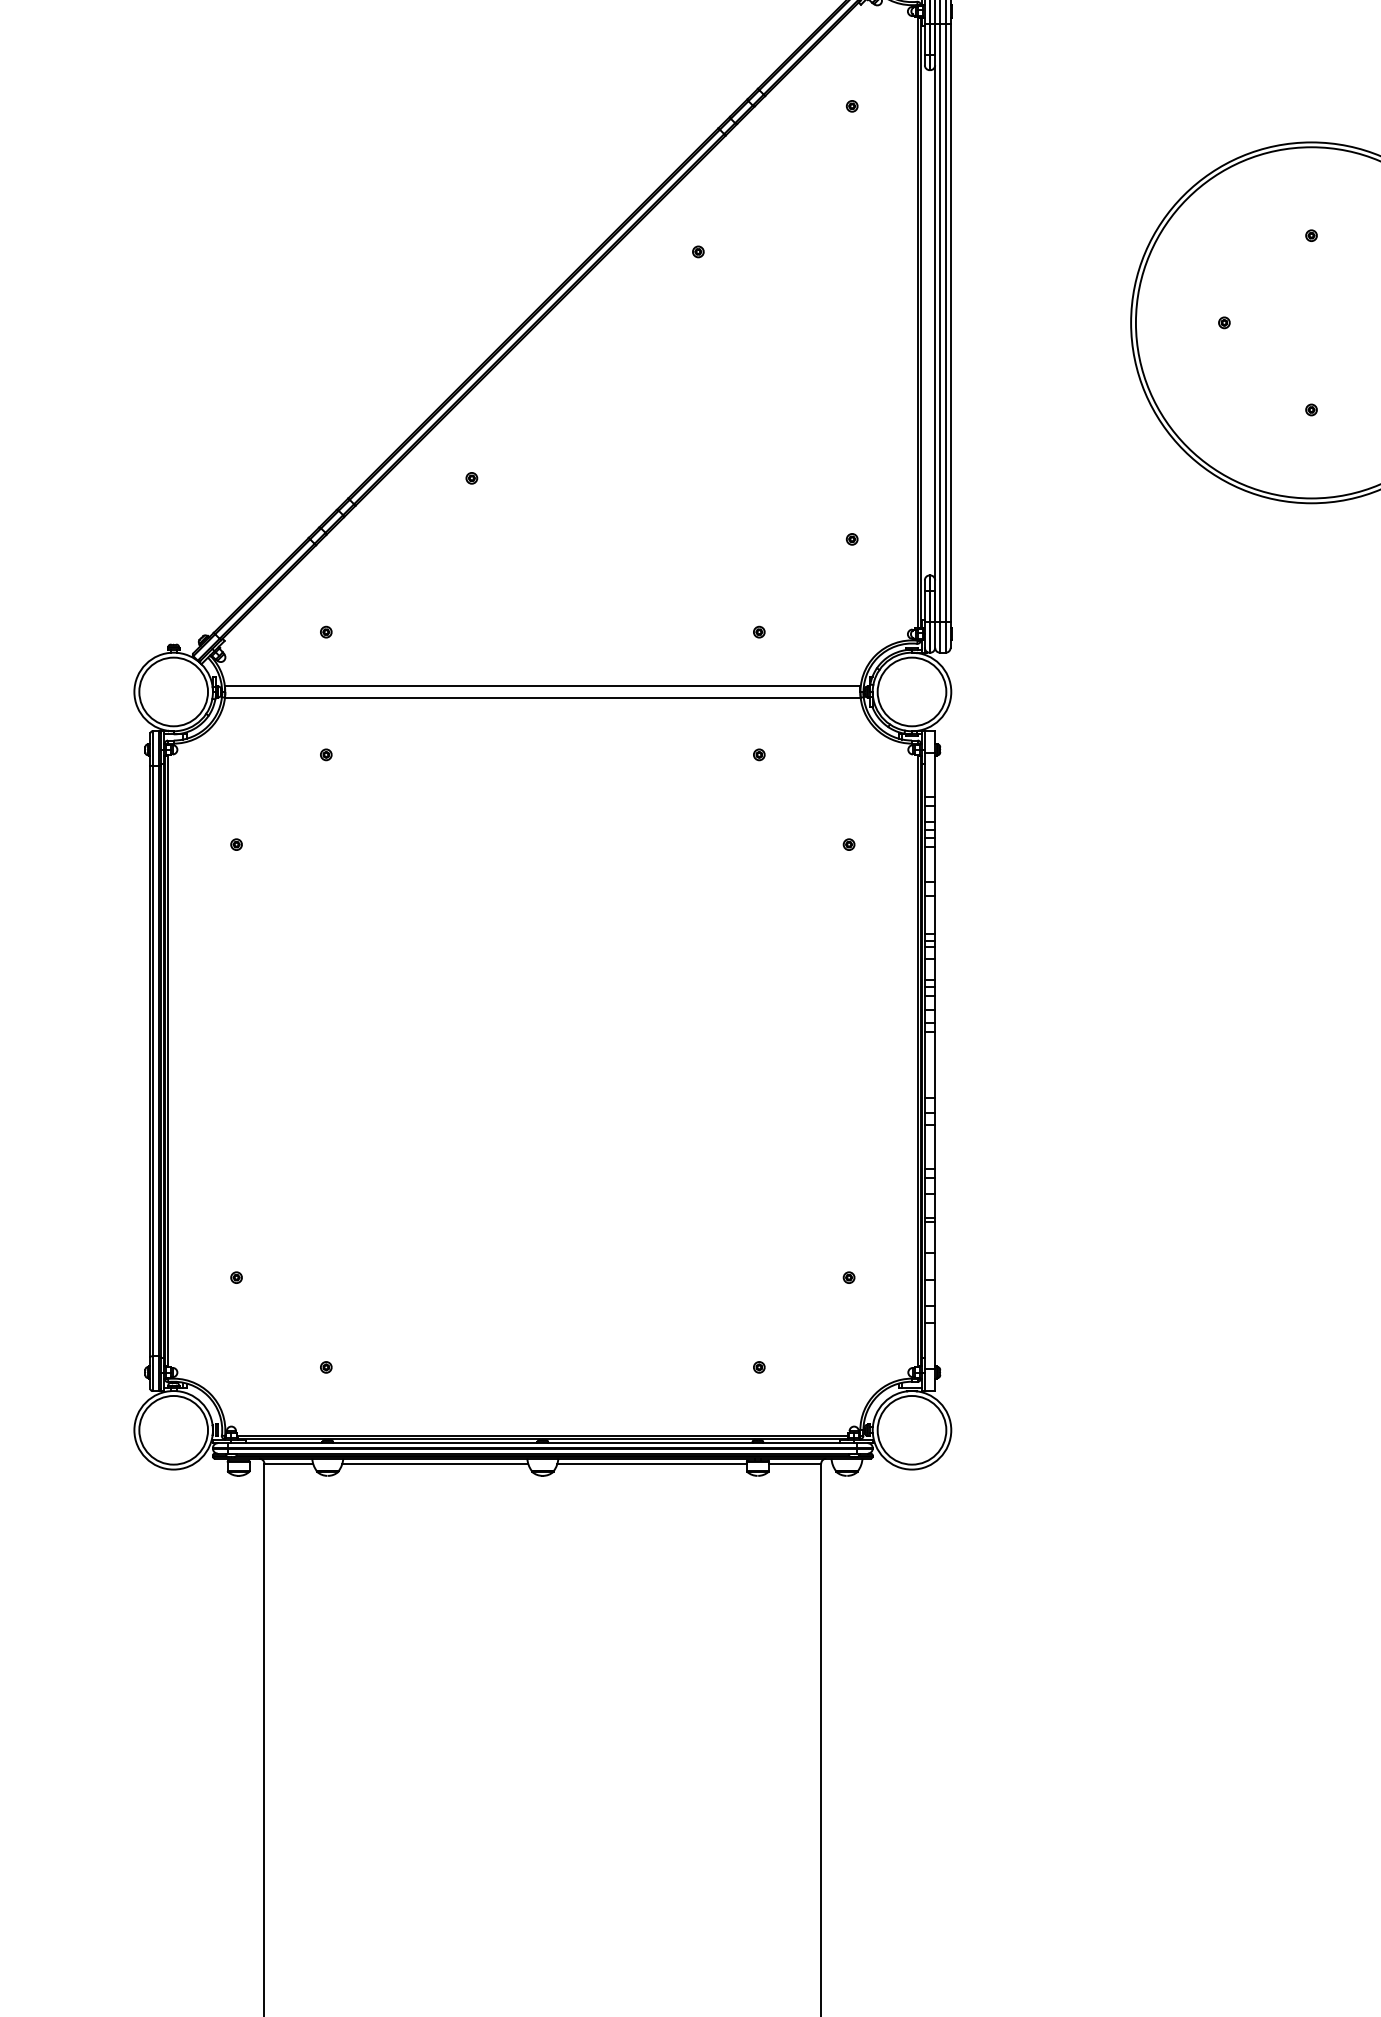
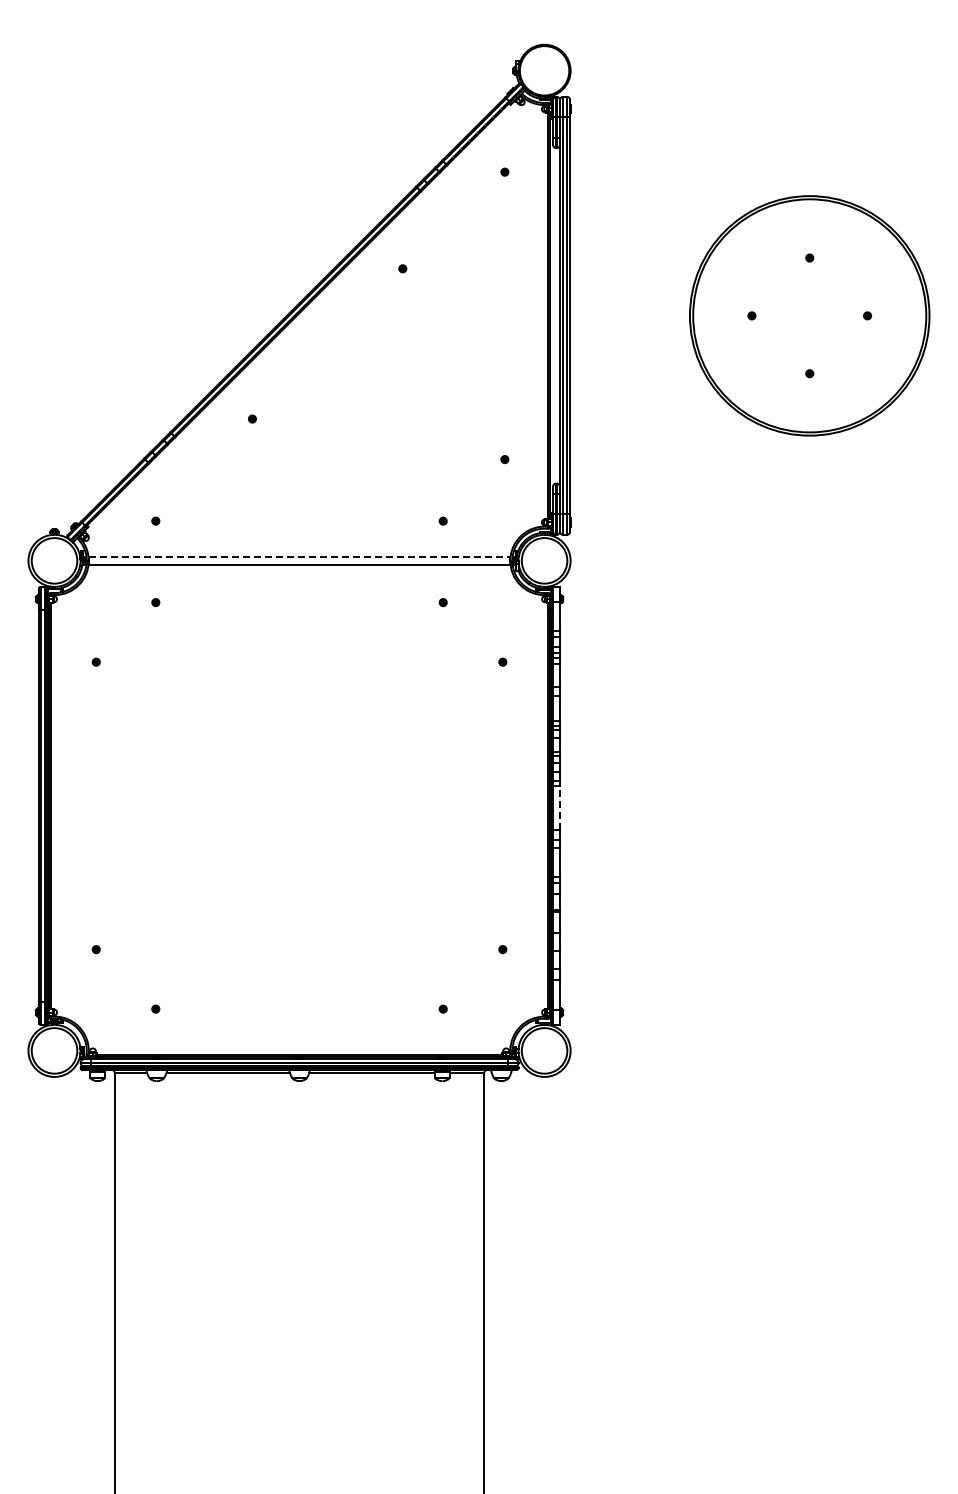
line: (542, 686) -> (299, 557), solid -> dashed
line: (934, 1065) -> (559, 808), solid -> dashed

